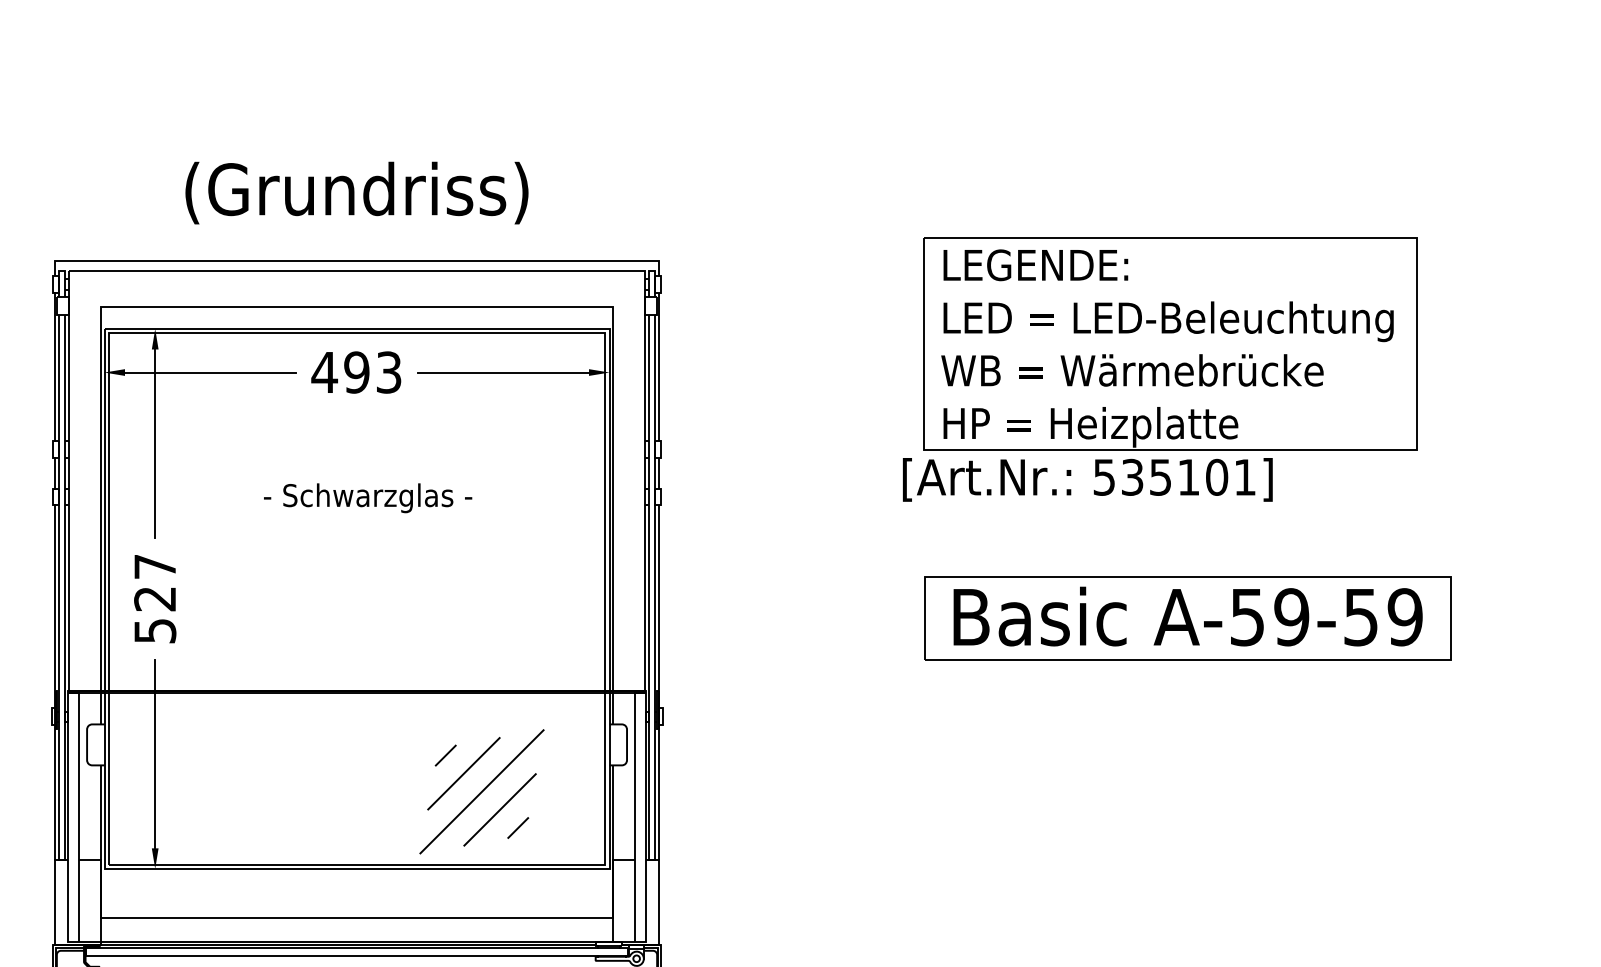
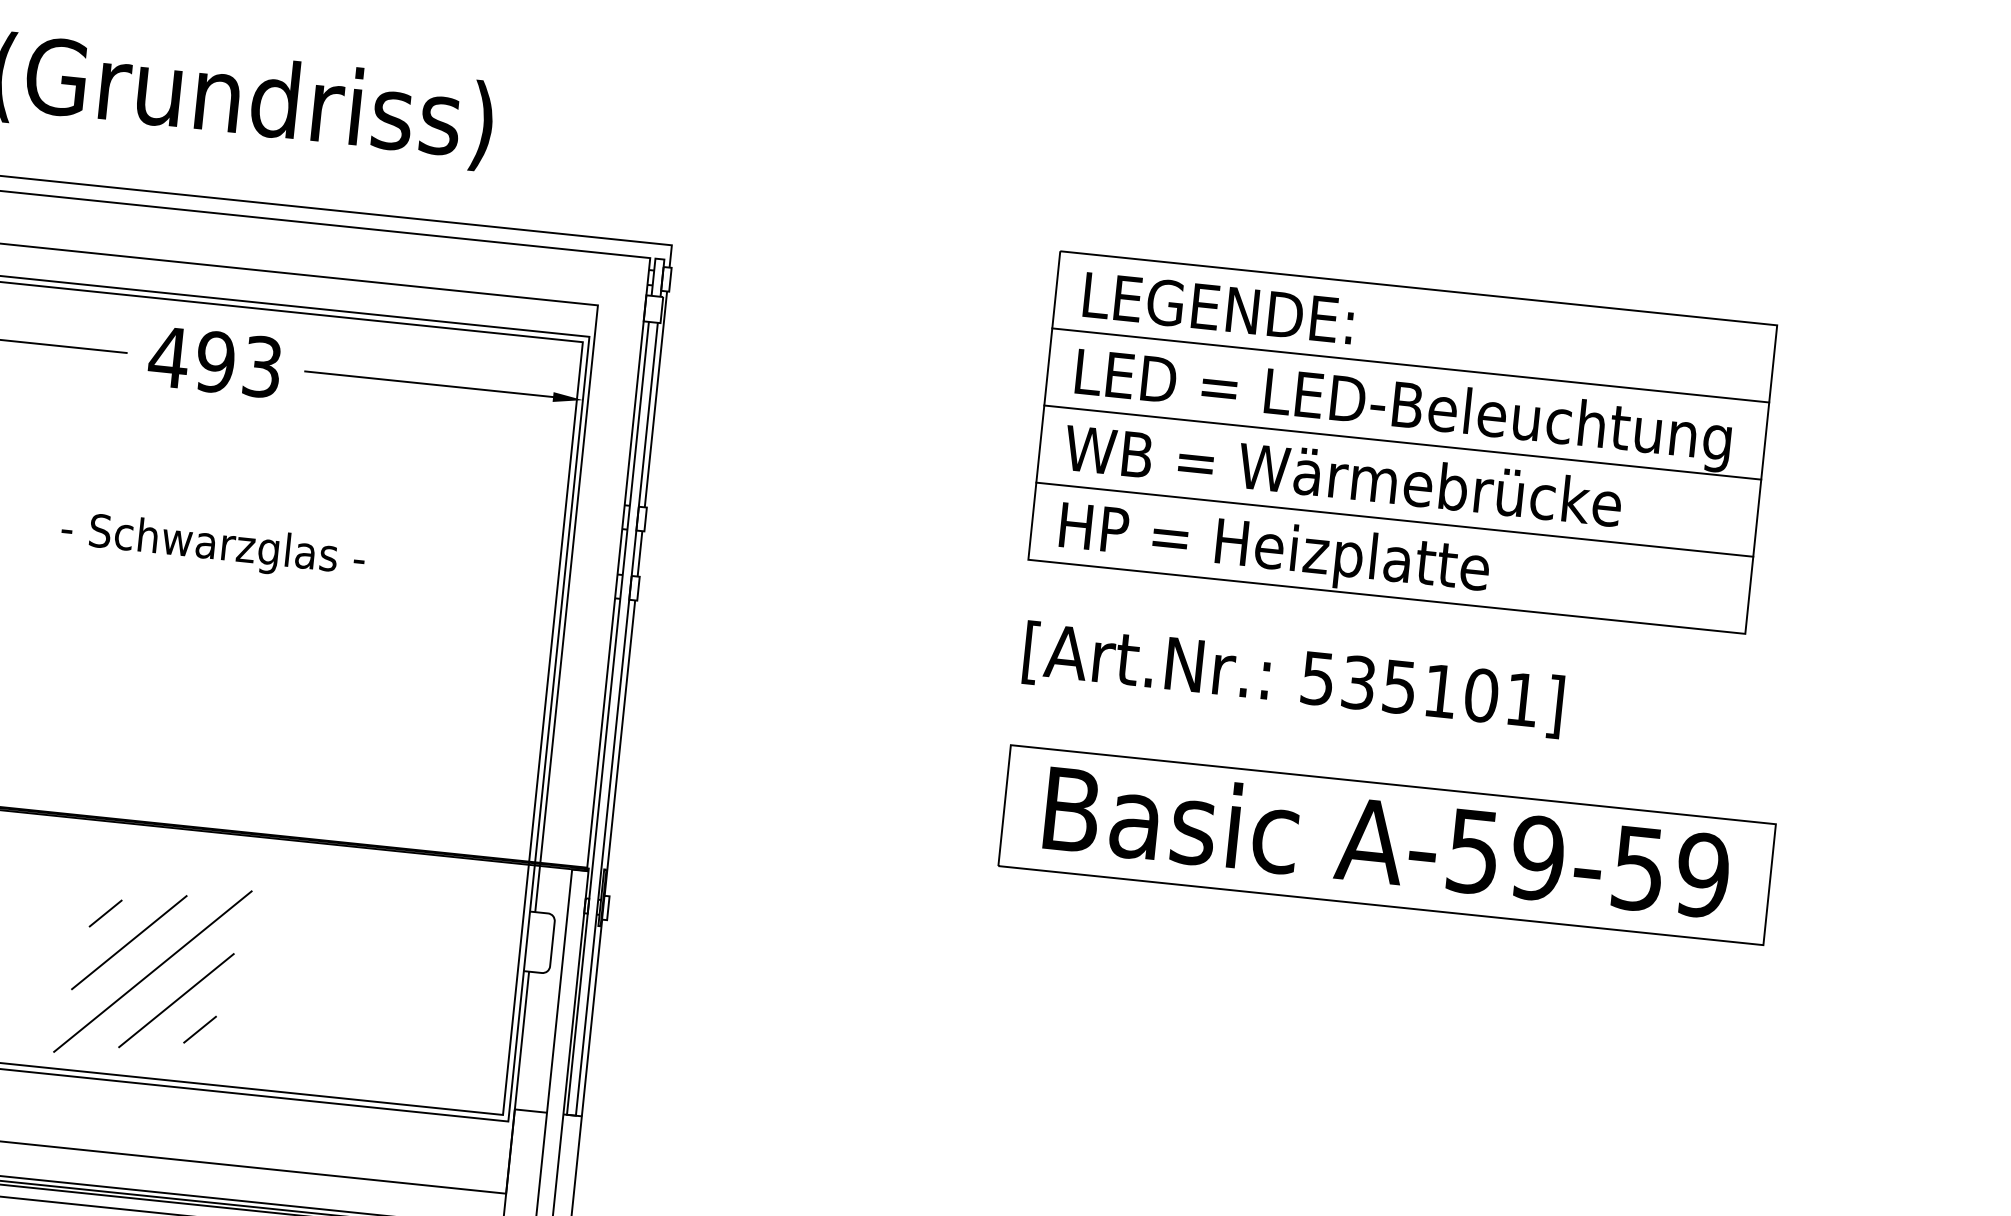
line: (1170, 290) -> (1410, 365), added
line: (1170, 343) -> (1402, 442), added
line: (1170, 396) -> (1394, 519), added
text: (1087, 479) -> (1292, 679), moved
part: (481, 791) -> (152, 971), moved

